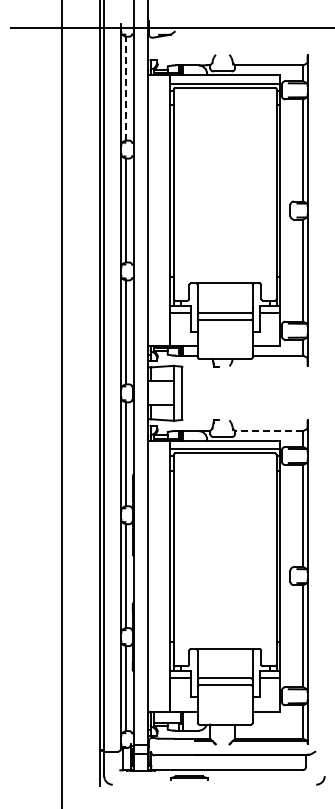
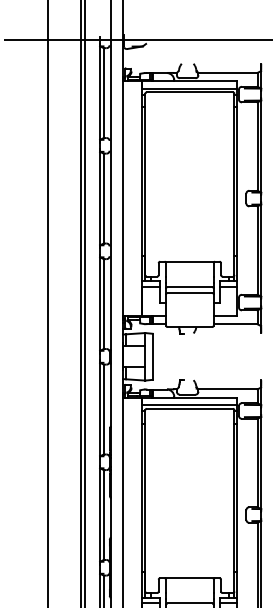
line: (125, 88) -> (103, 92), dashed -> solid
line: (268, 430) -> (227, 388), dashed -> solid

